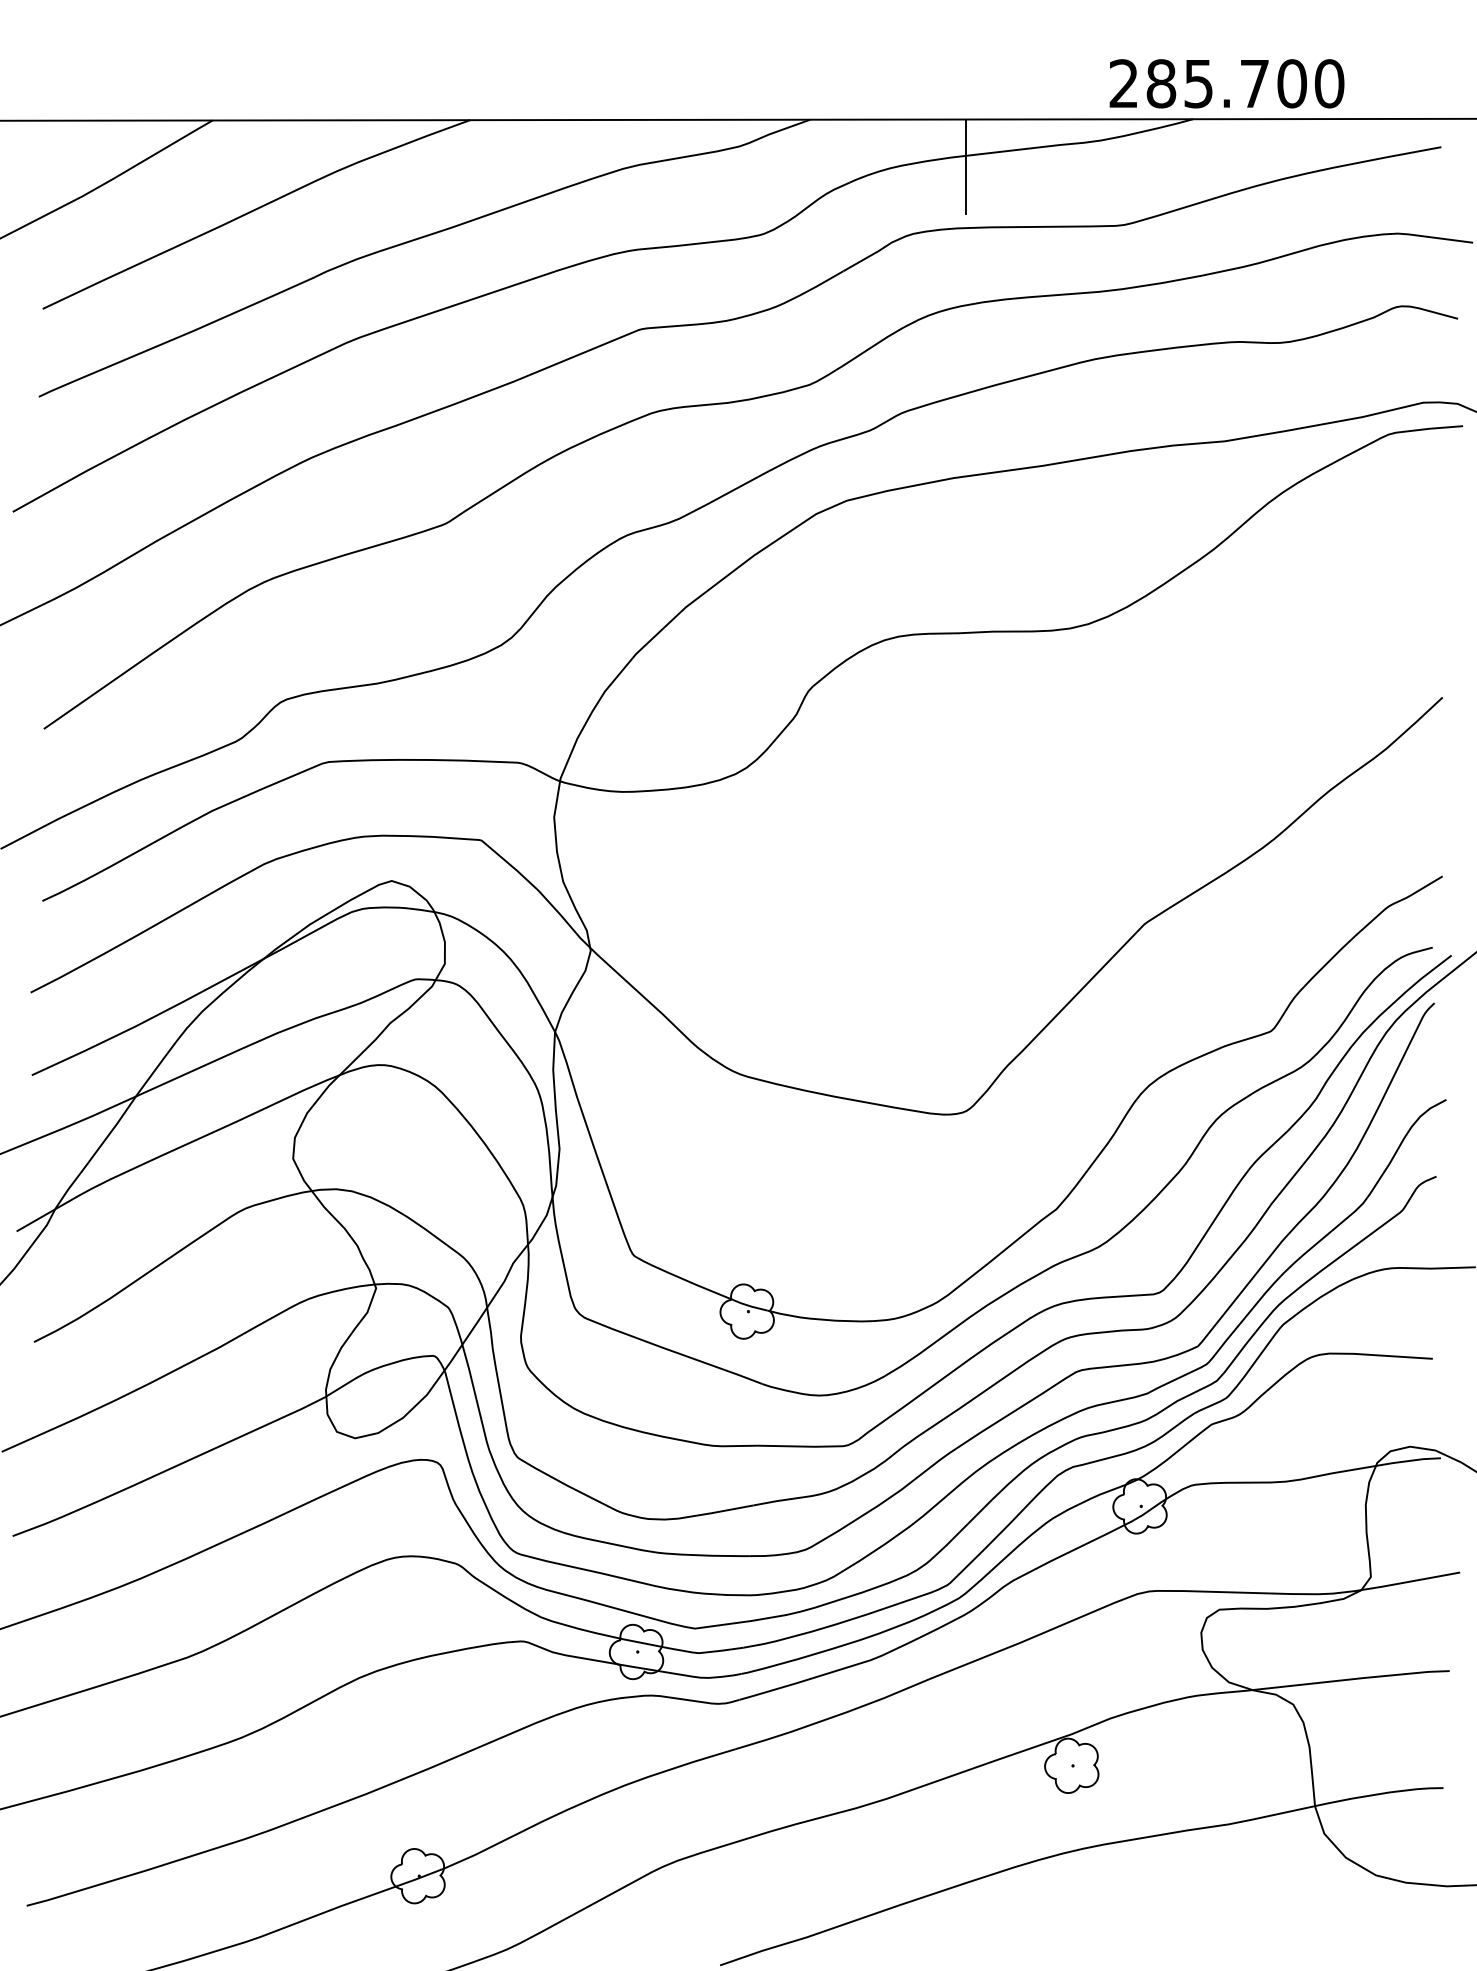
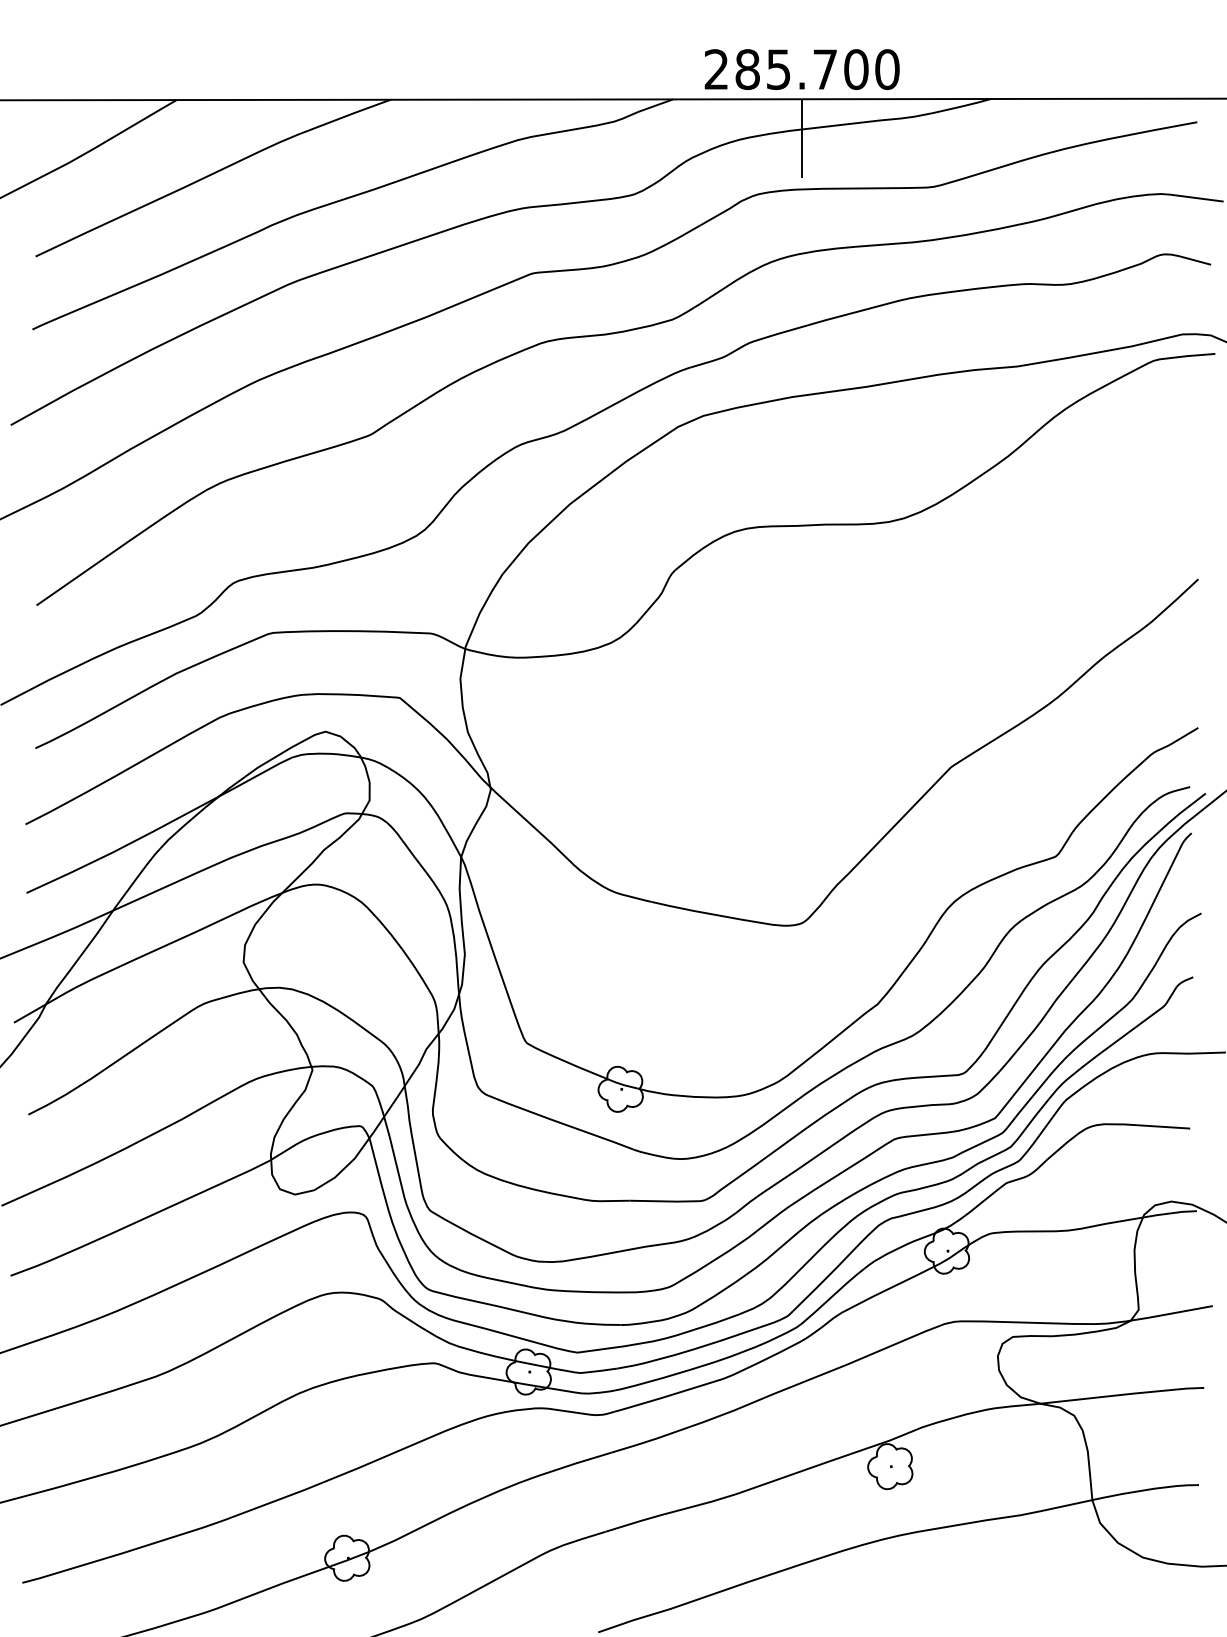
text: (1226, 83) -> (801, 69), moved

